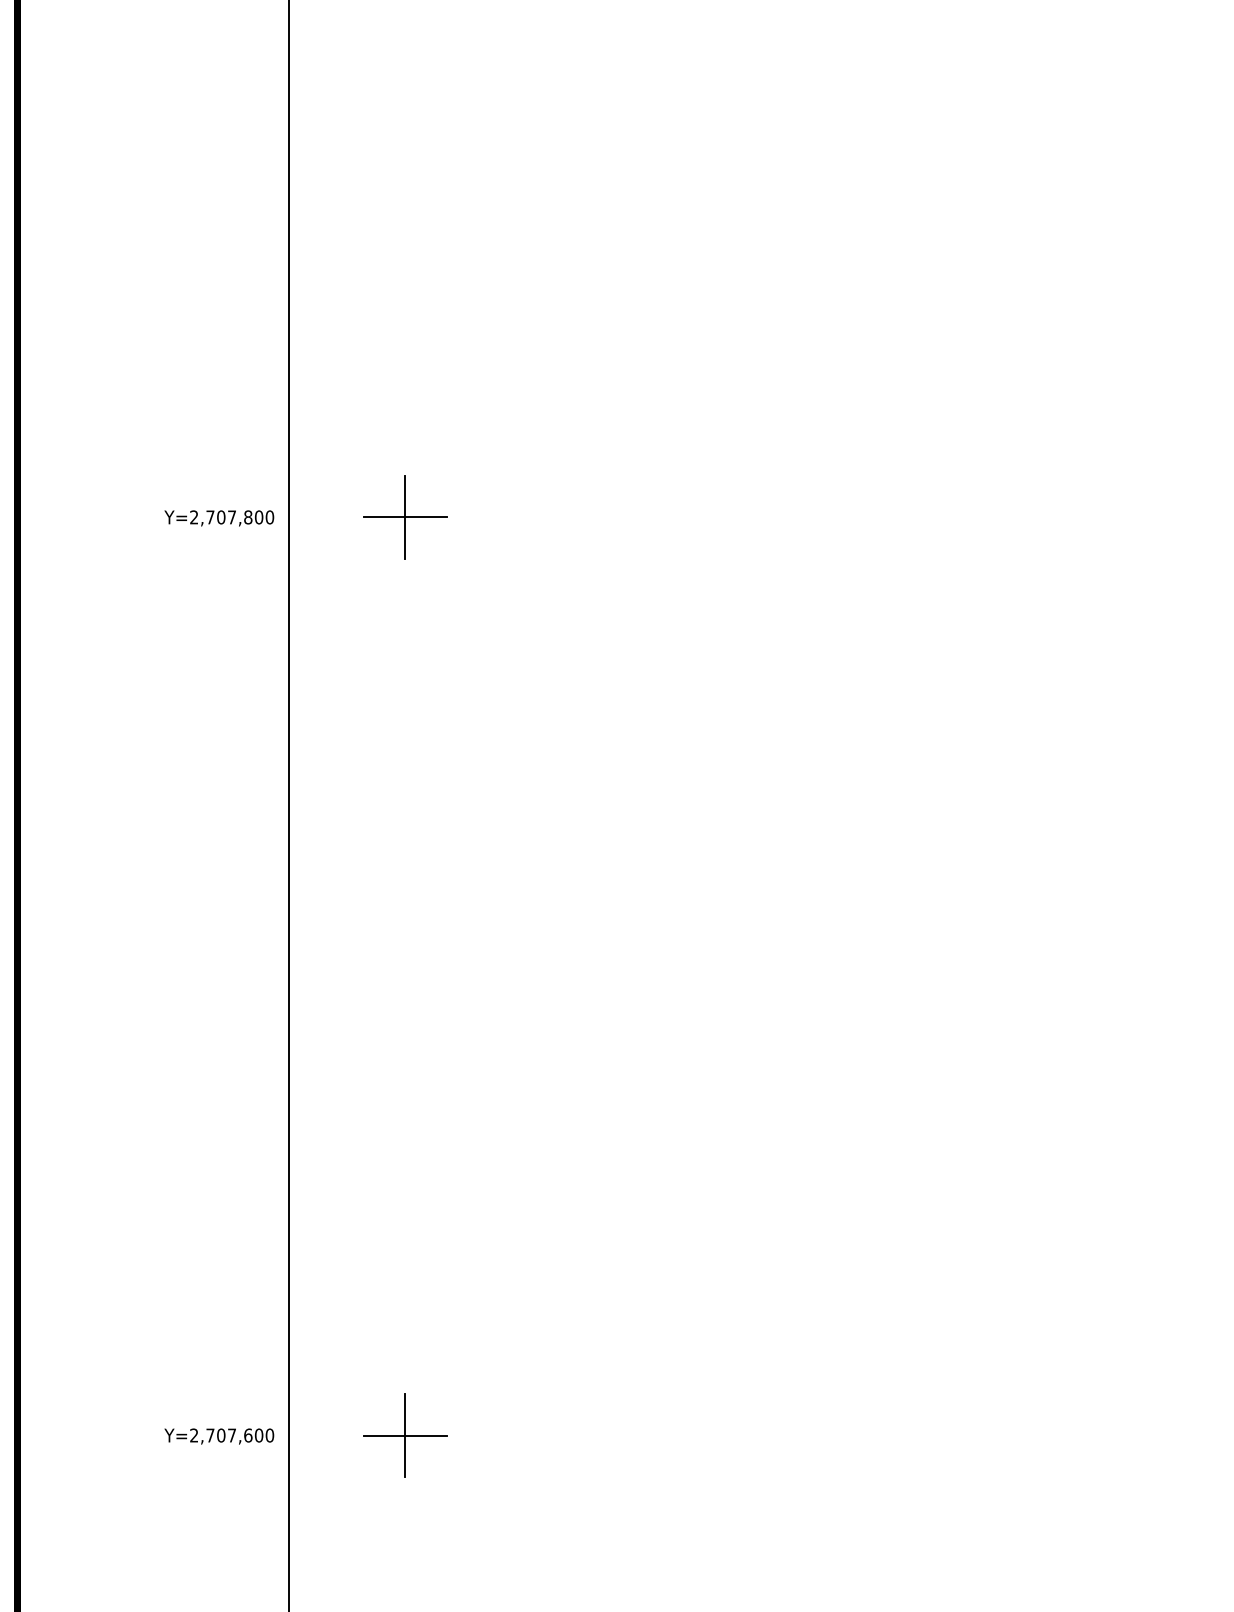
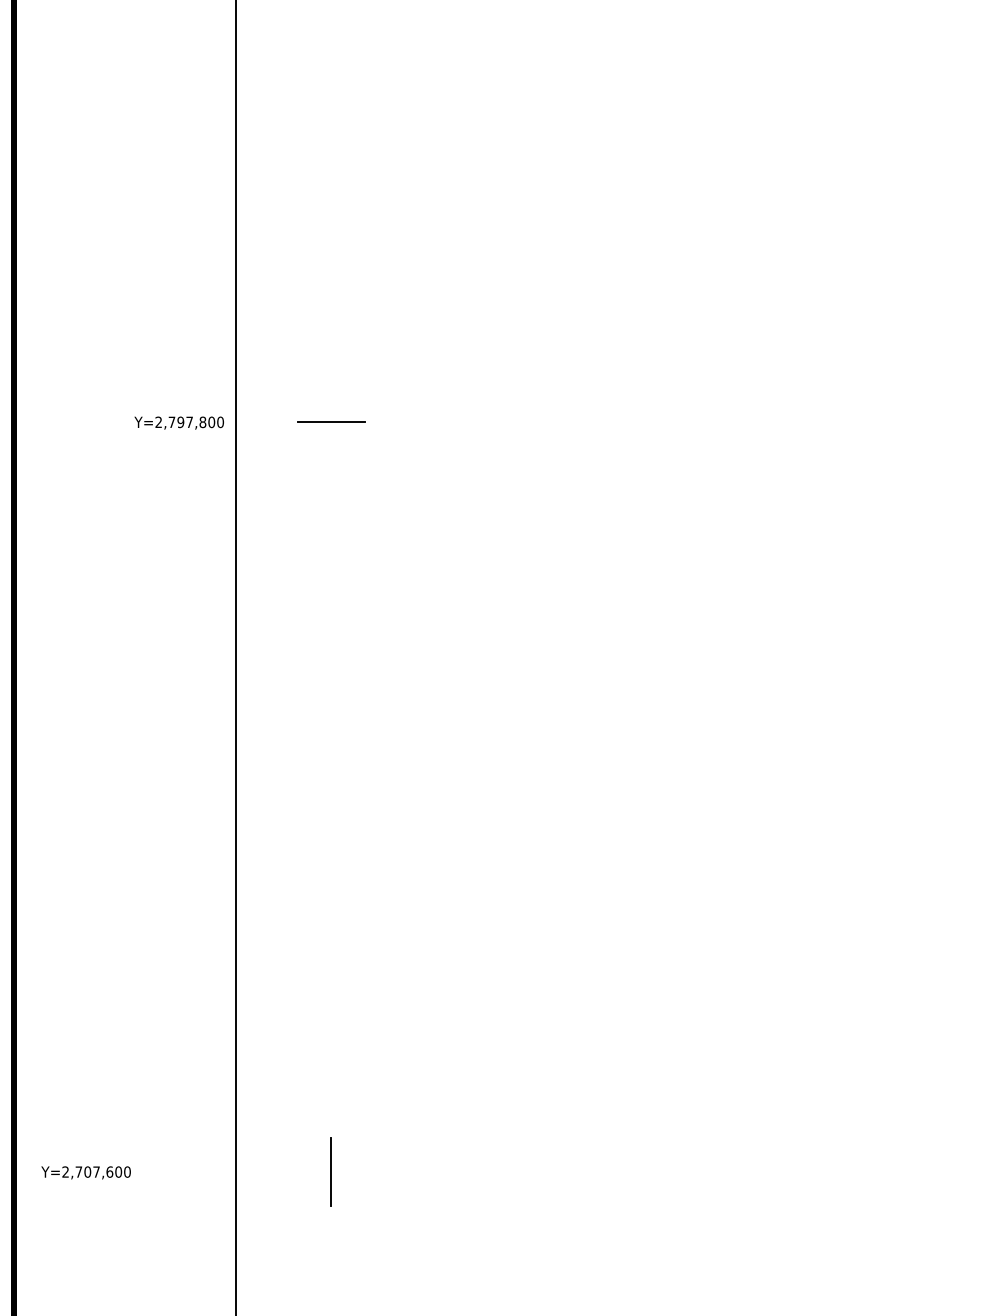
text: (221, 517) -> (181, 422), Y=2,707,800 -> Y=2,797,800
line: (405, 517) -> (331, 422), removed
line: (405, 1435) -> (331, 1172), removed
text: (219, 1436) -> (86, 1172), moved

